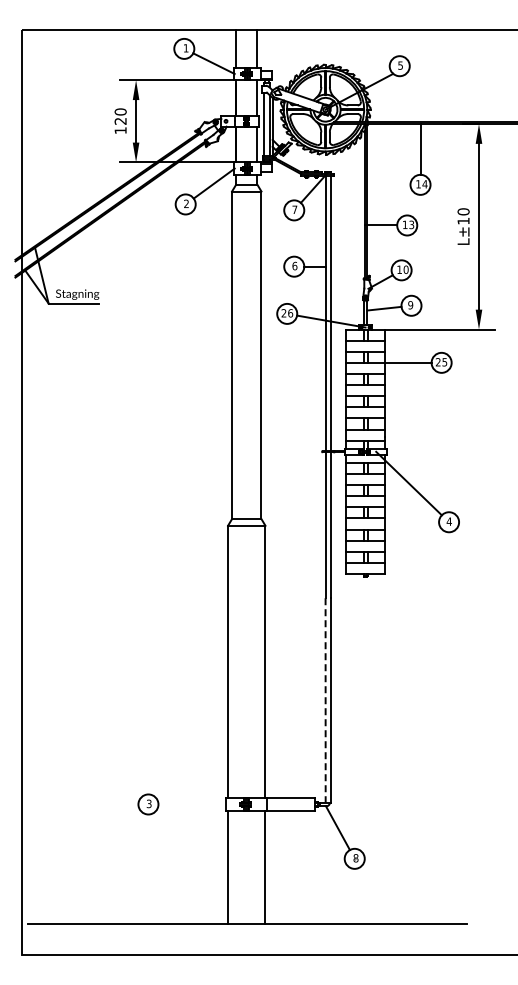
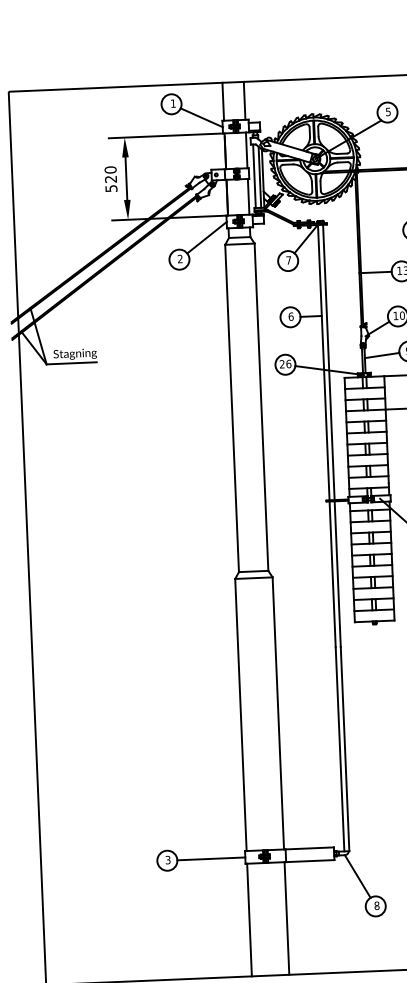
text: (120, 130) -> (111, 188), 120 -> 520
line: (325, 700) -> (339, 749), dashed -> solid
line: (192, 804) -> (211, 858), added

